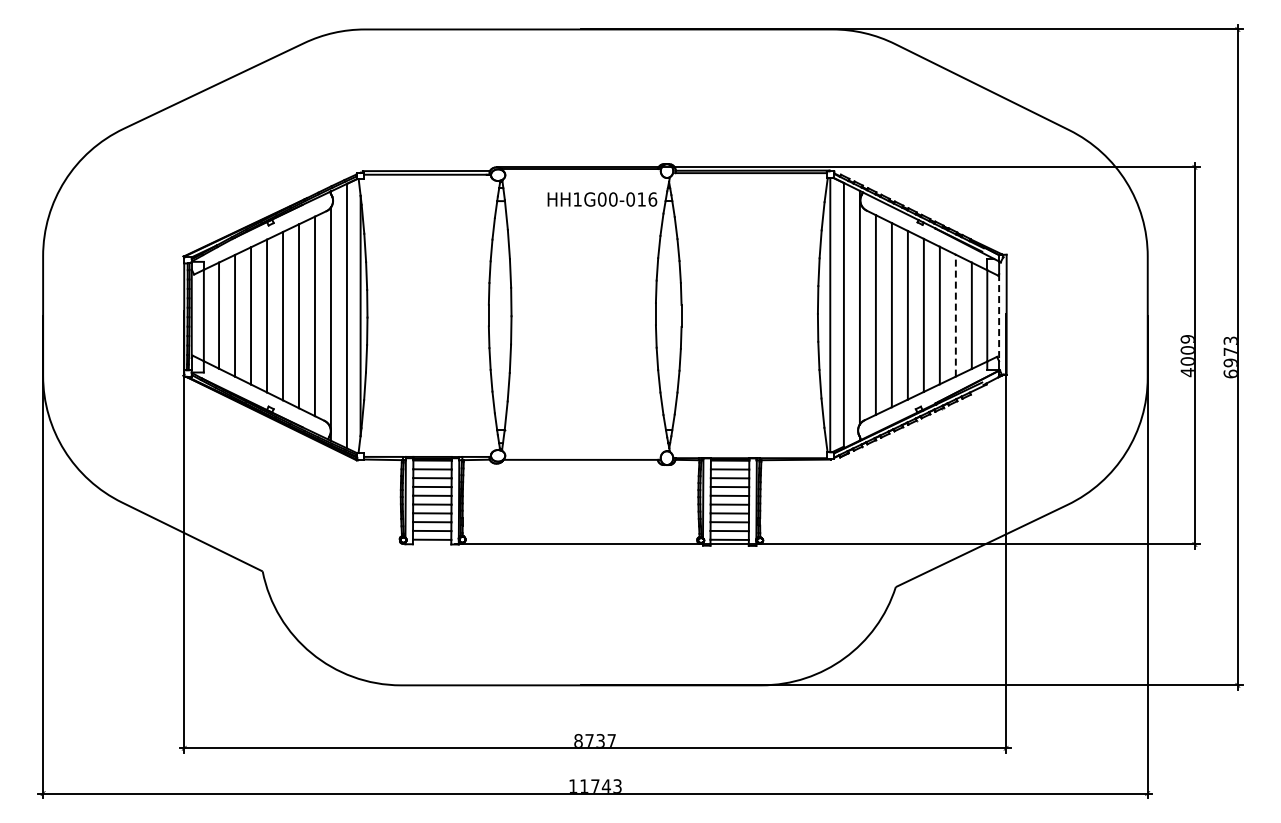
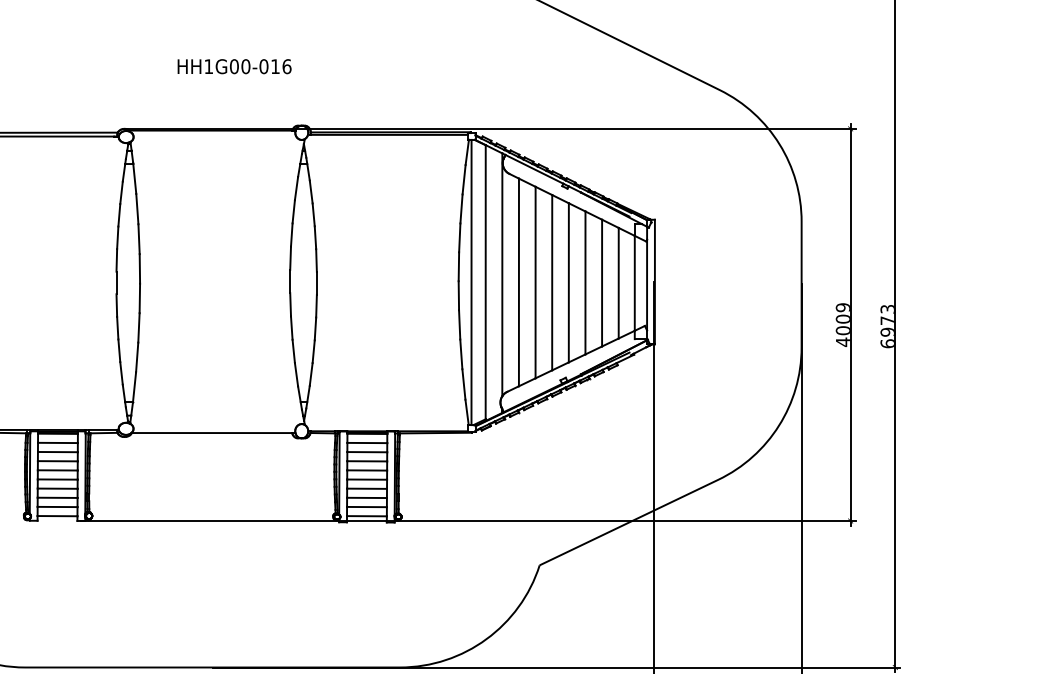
text: (602, 199) -> (234, 66), moved
line: (955, 315) -> (601, 282), dashed -> solid
line: (999, 317) -> (647, 284), dashed -> solid

